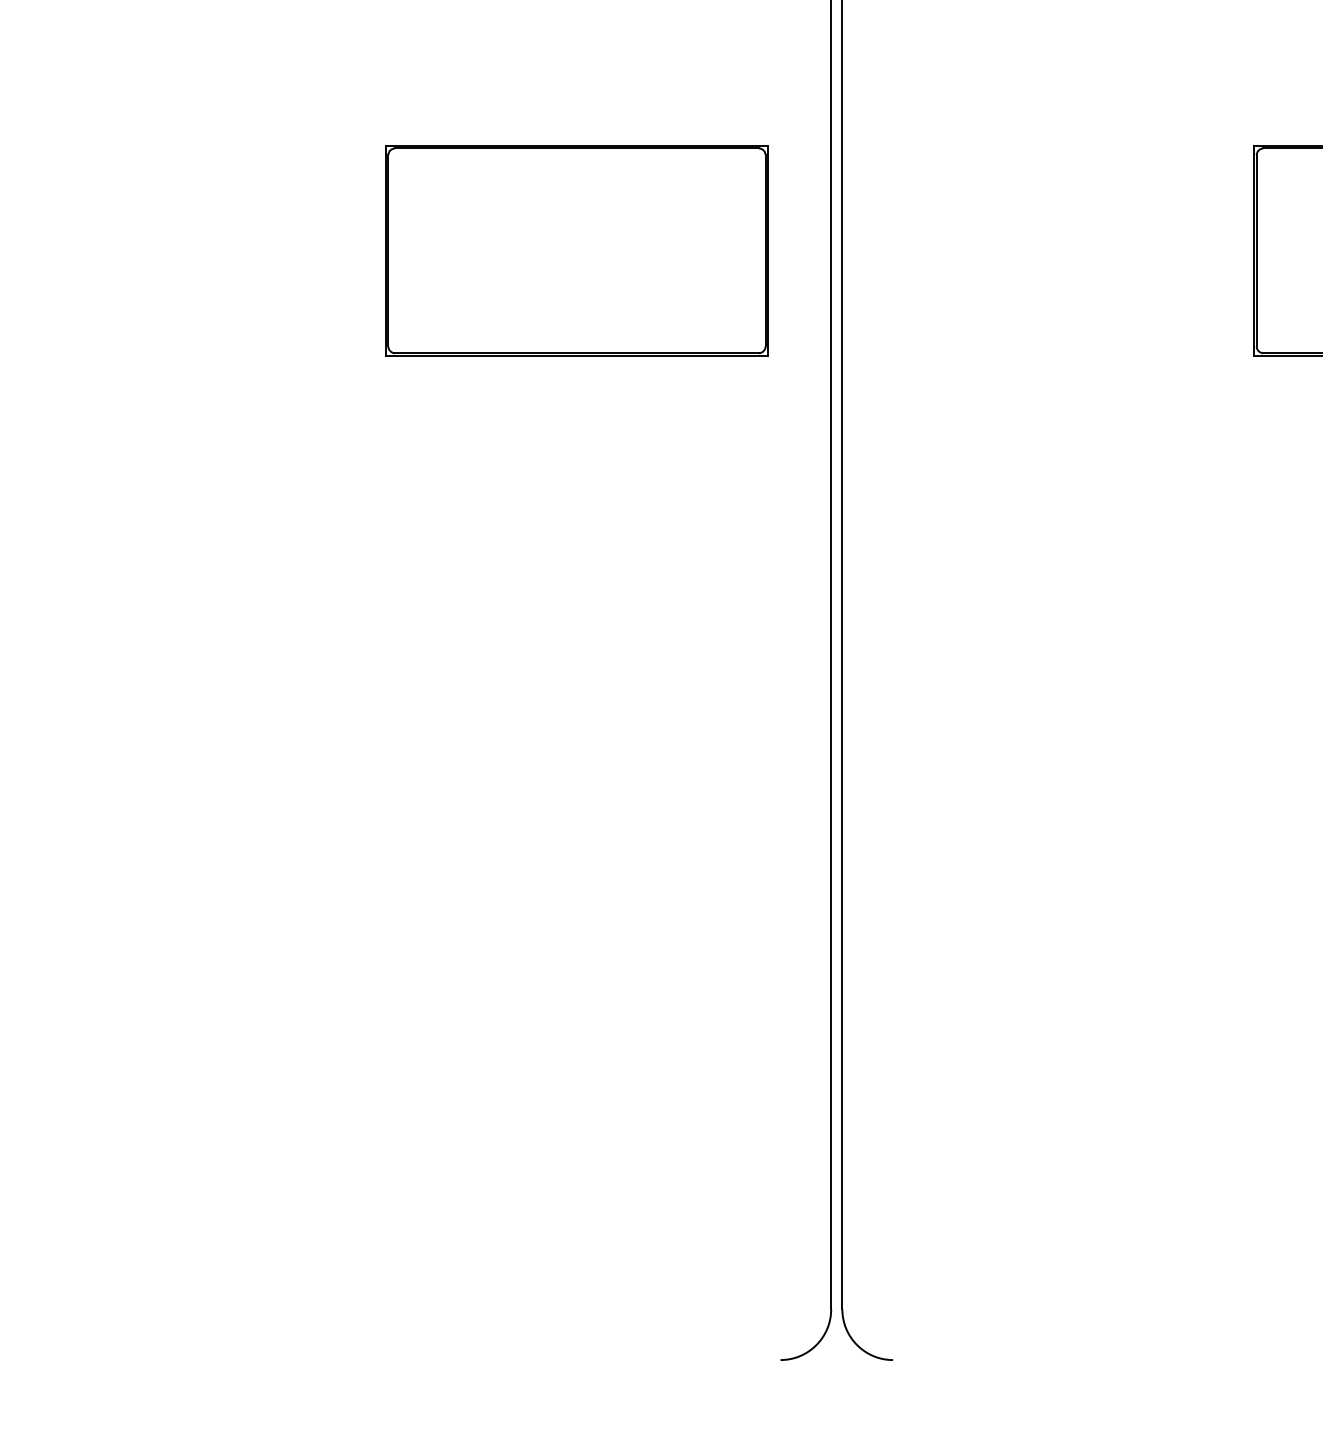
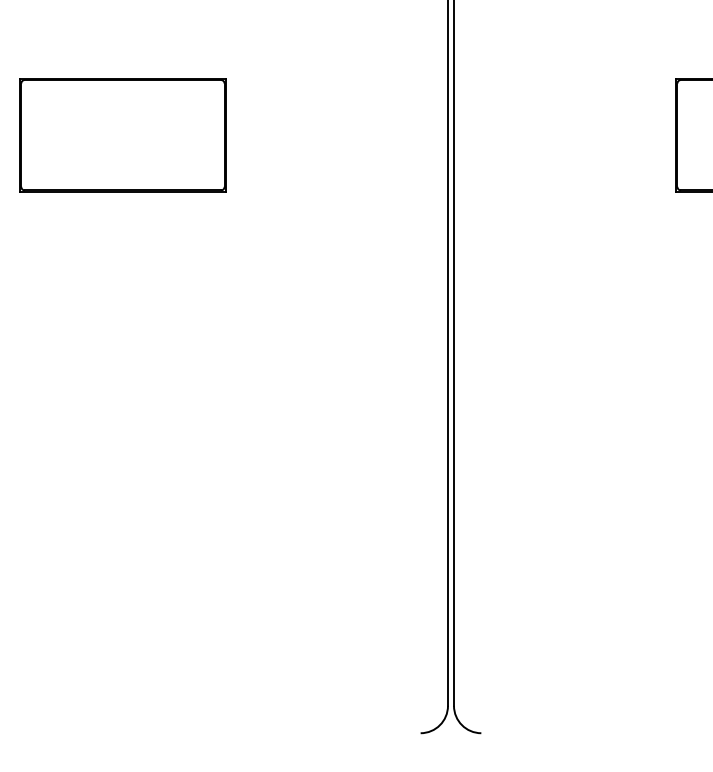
part: (576, 251) -> (122, 135), moved

